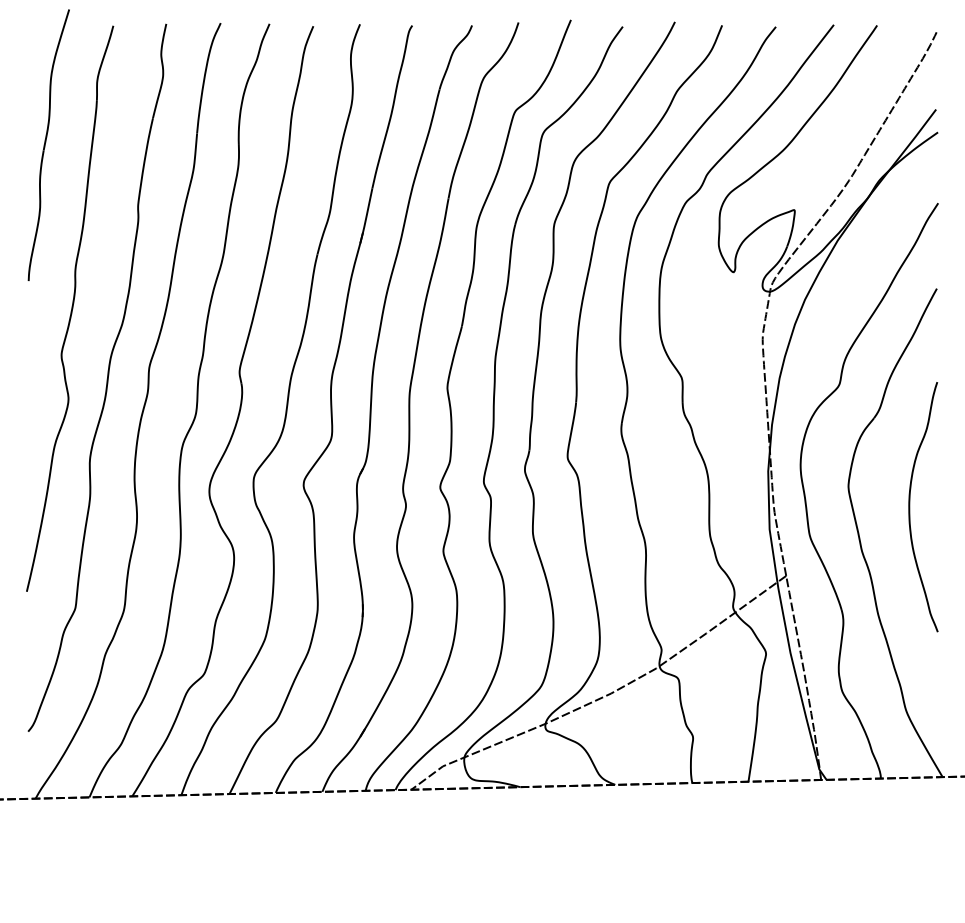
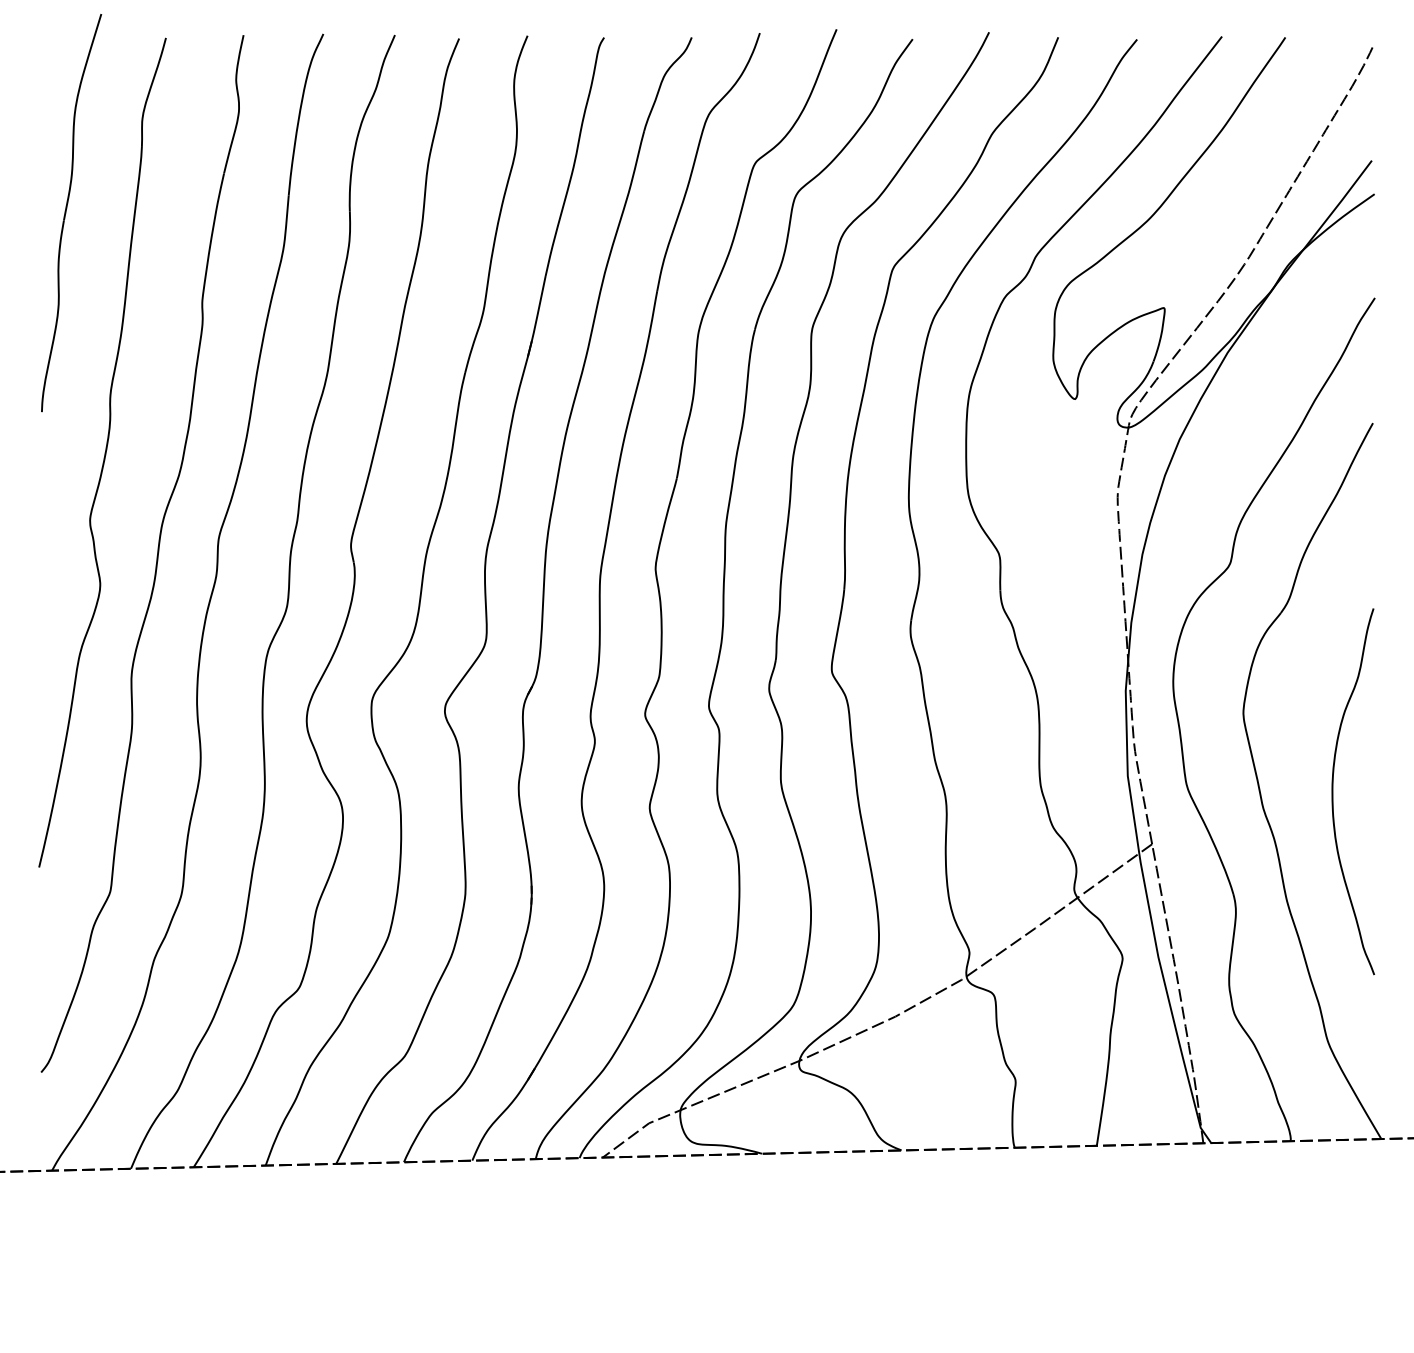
curve: (910, 507) -> (1334, 792), moved

